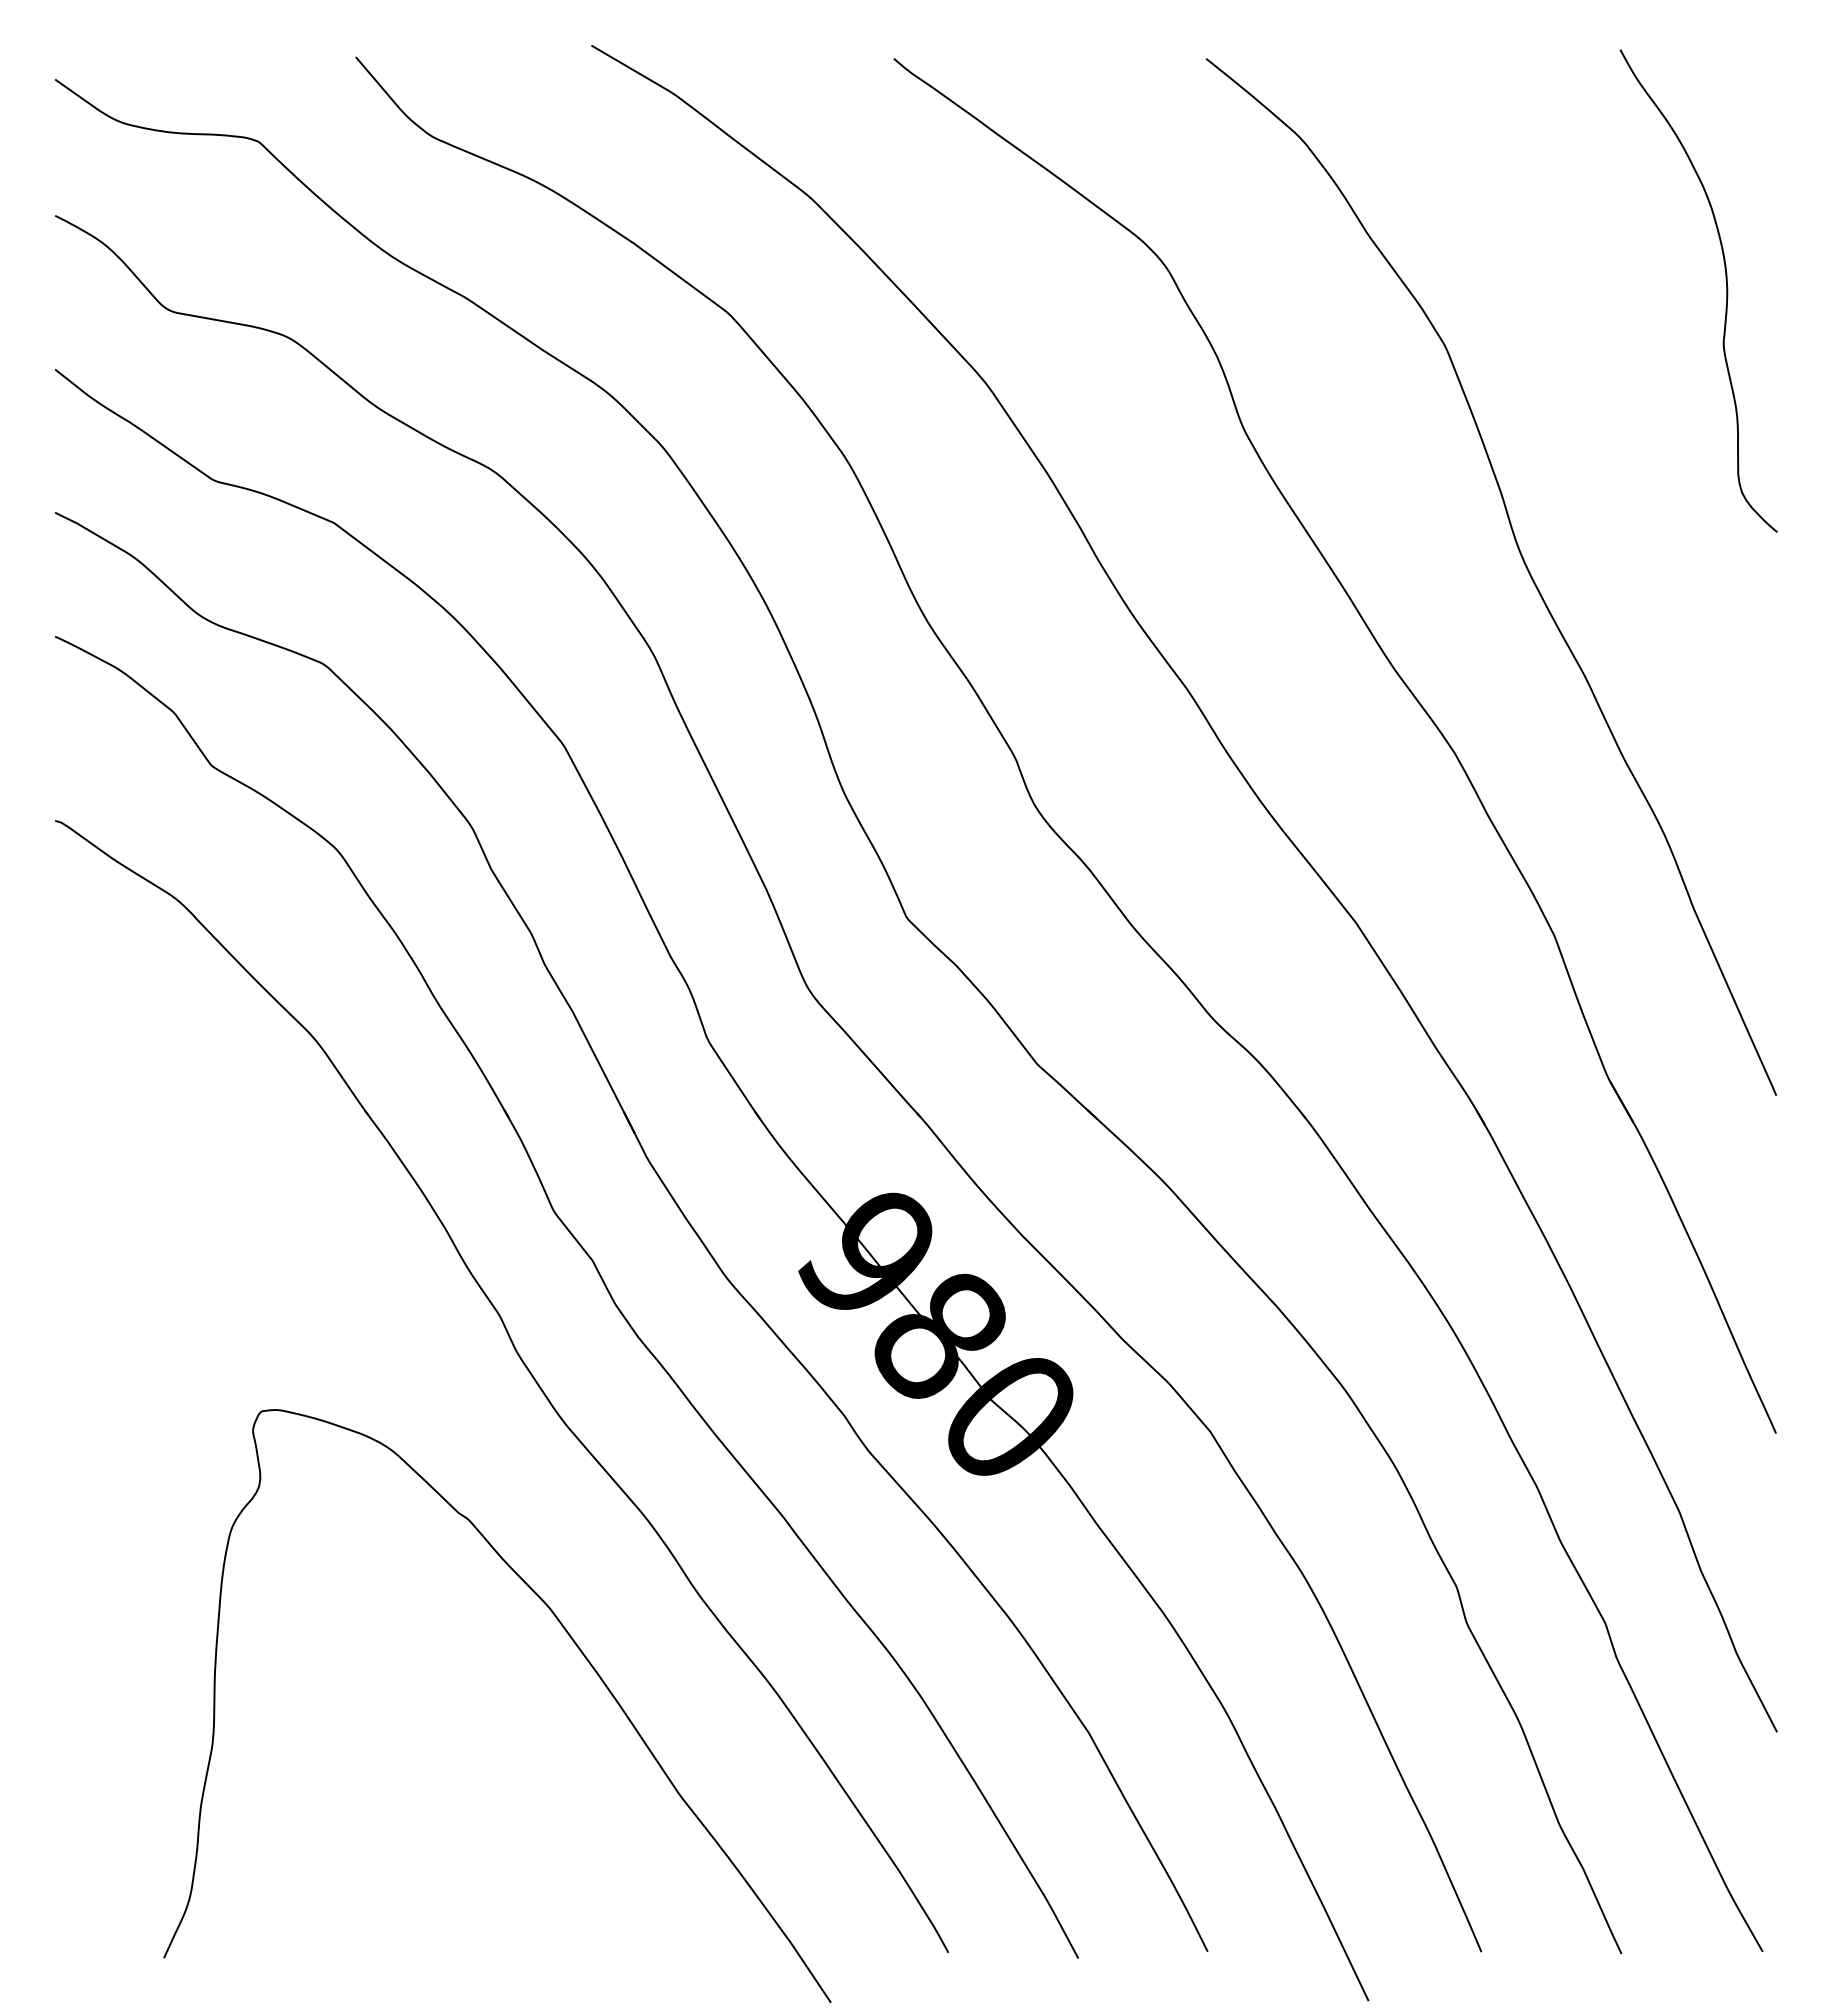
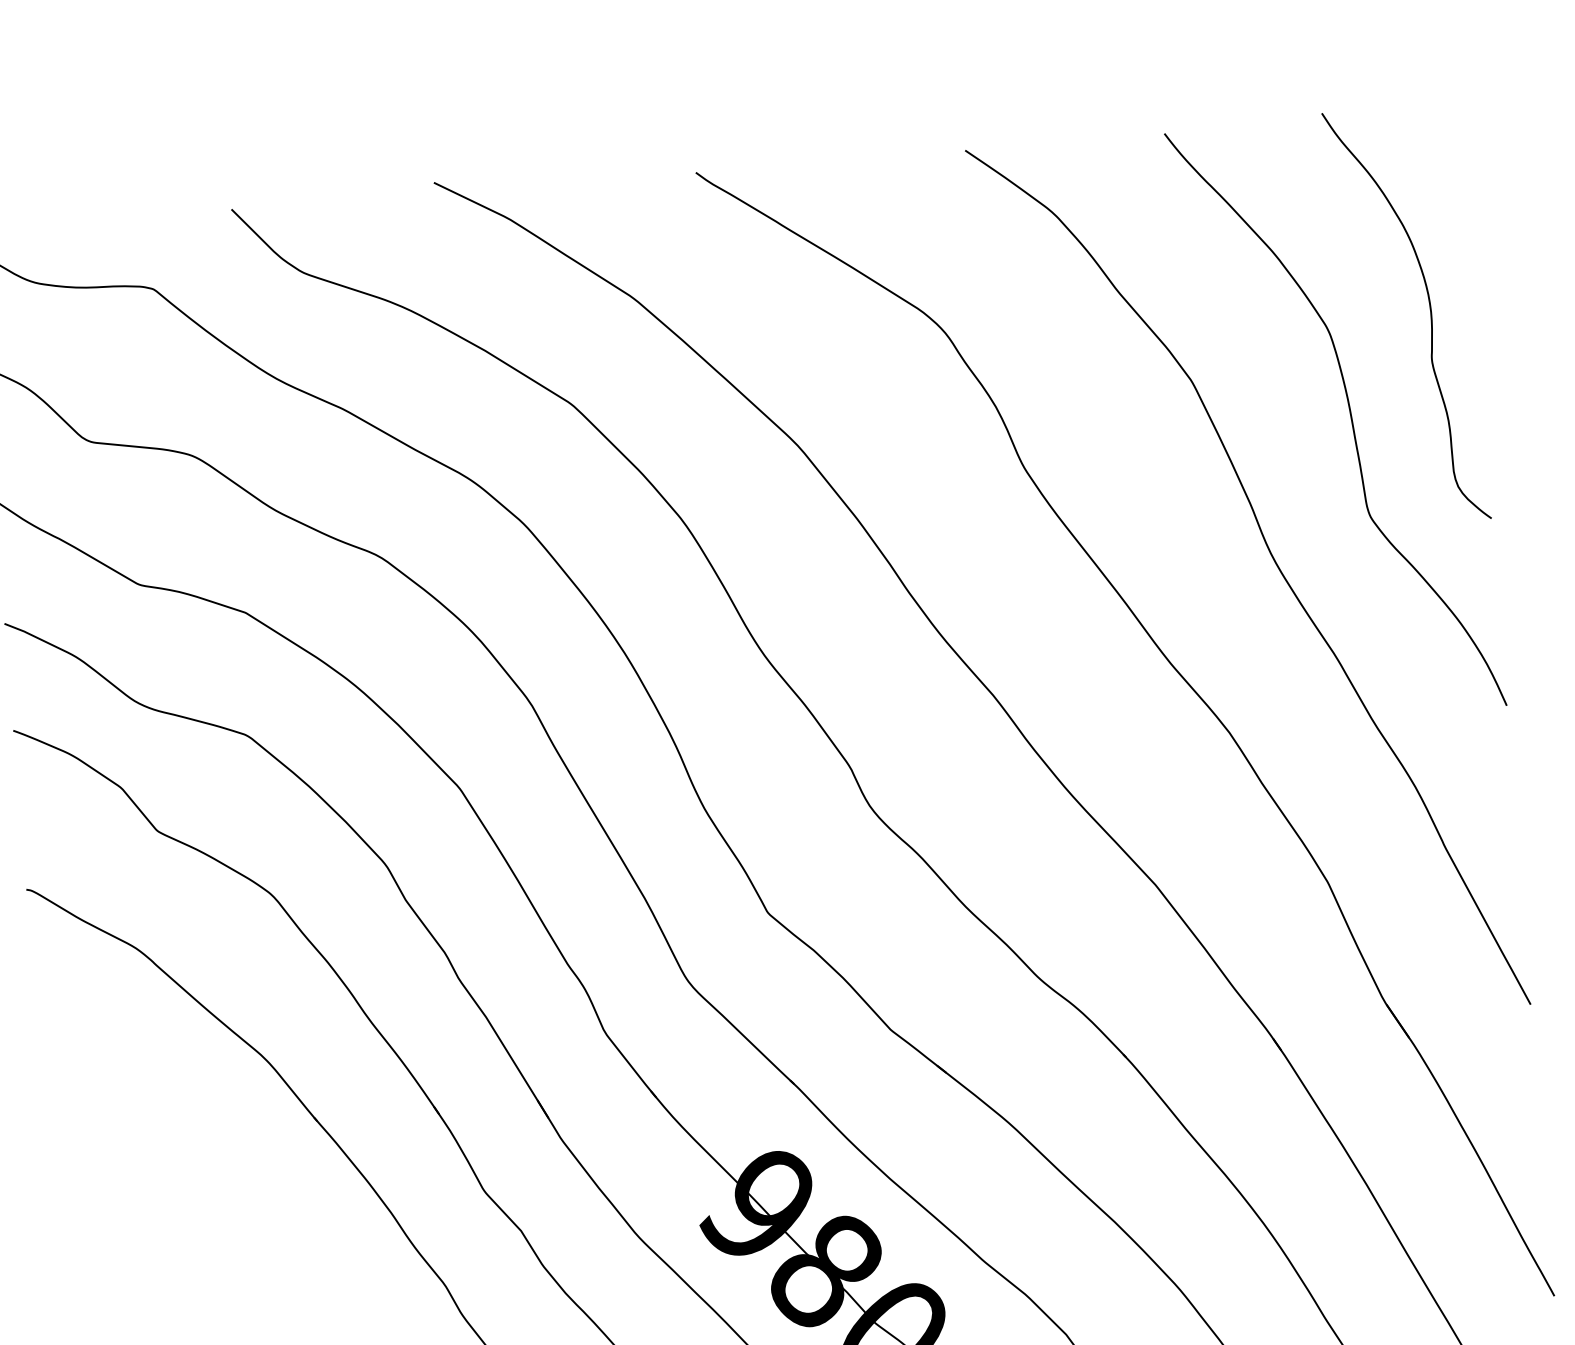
curve: (1624, 403) -> (1350, 418), added

